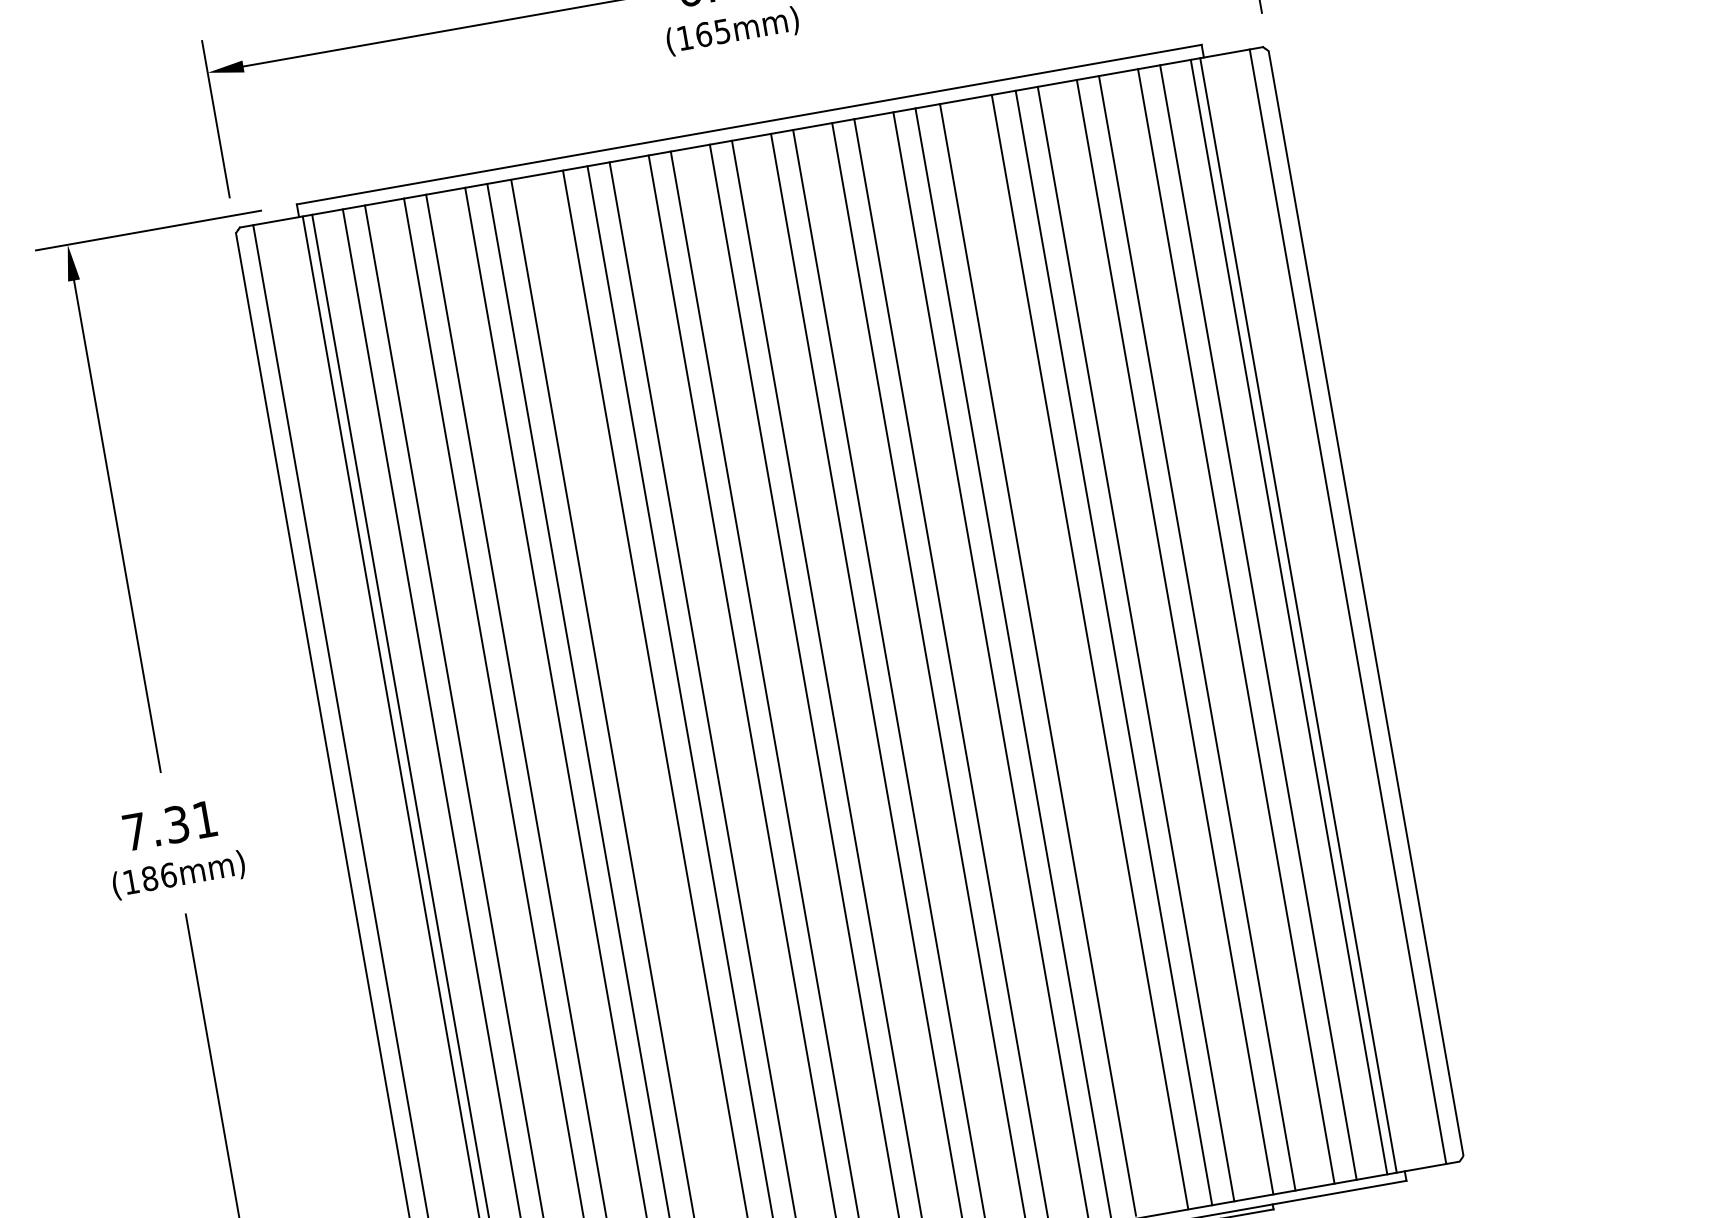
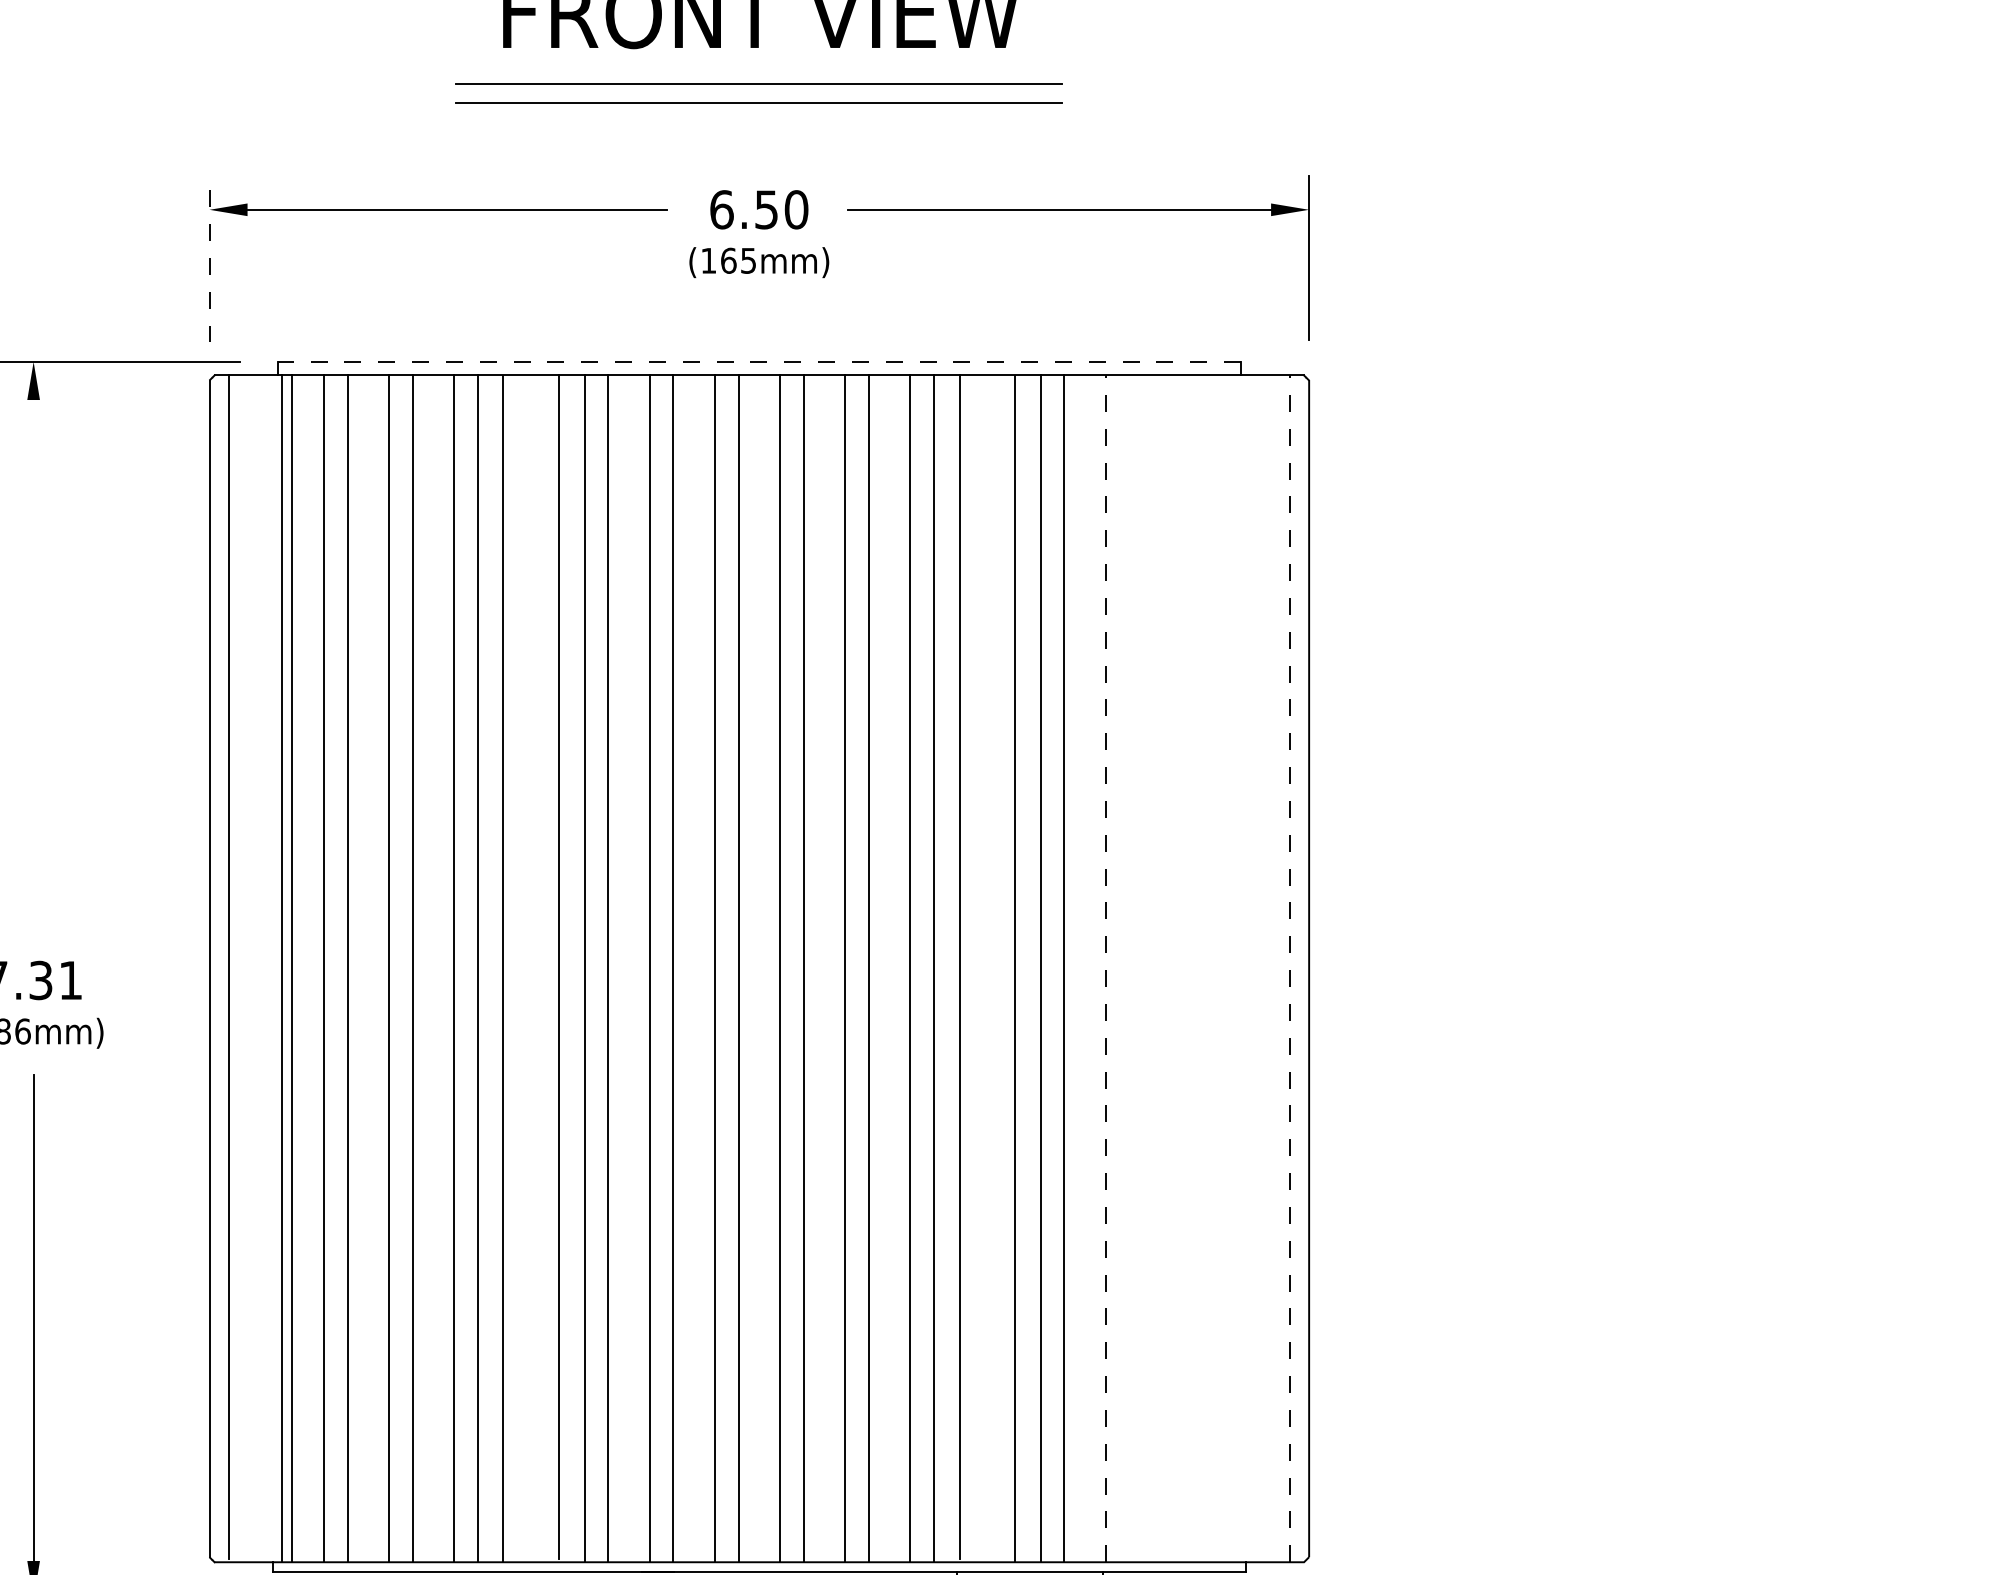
line: (215, 118) -> (209, 258), solid -> dashed
line: (749, 124) -> (759, 361), solid -> dashed
line: (117, 526) -> (33, 661), removed
line: (1347, 606) -> (1289, 968), solid -> dashed
line: (1298, 615) -> (1237, 968), removed
line: (1289, 616) -> (1227, 968), removed
line: (1258, 622) -> (1194, 968), removed
line: (1235, 626) -> (1170, 968), removed
line: (1197, 632) -> (1129, 968), removed
line: (1174, 636) -> (1105, 968), solid -> dashed

